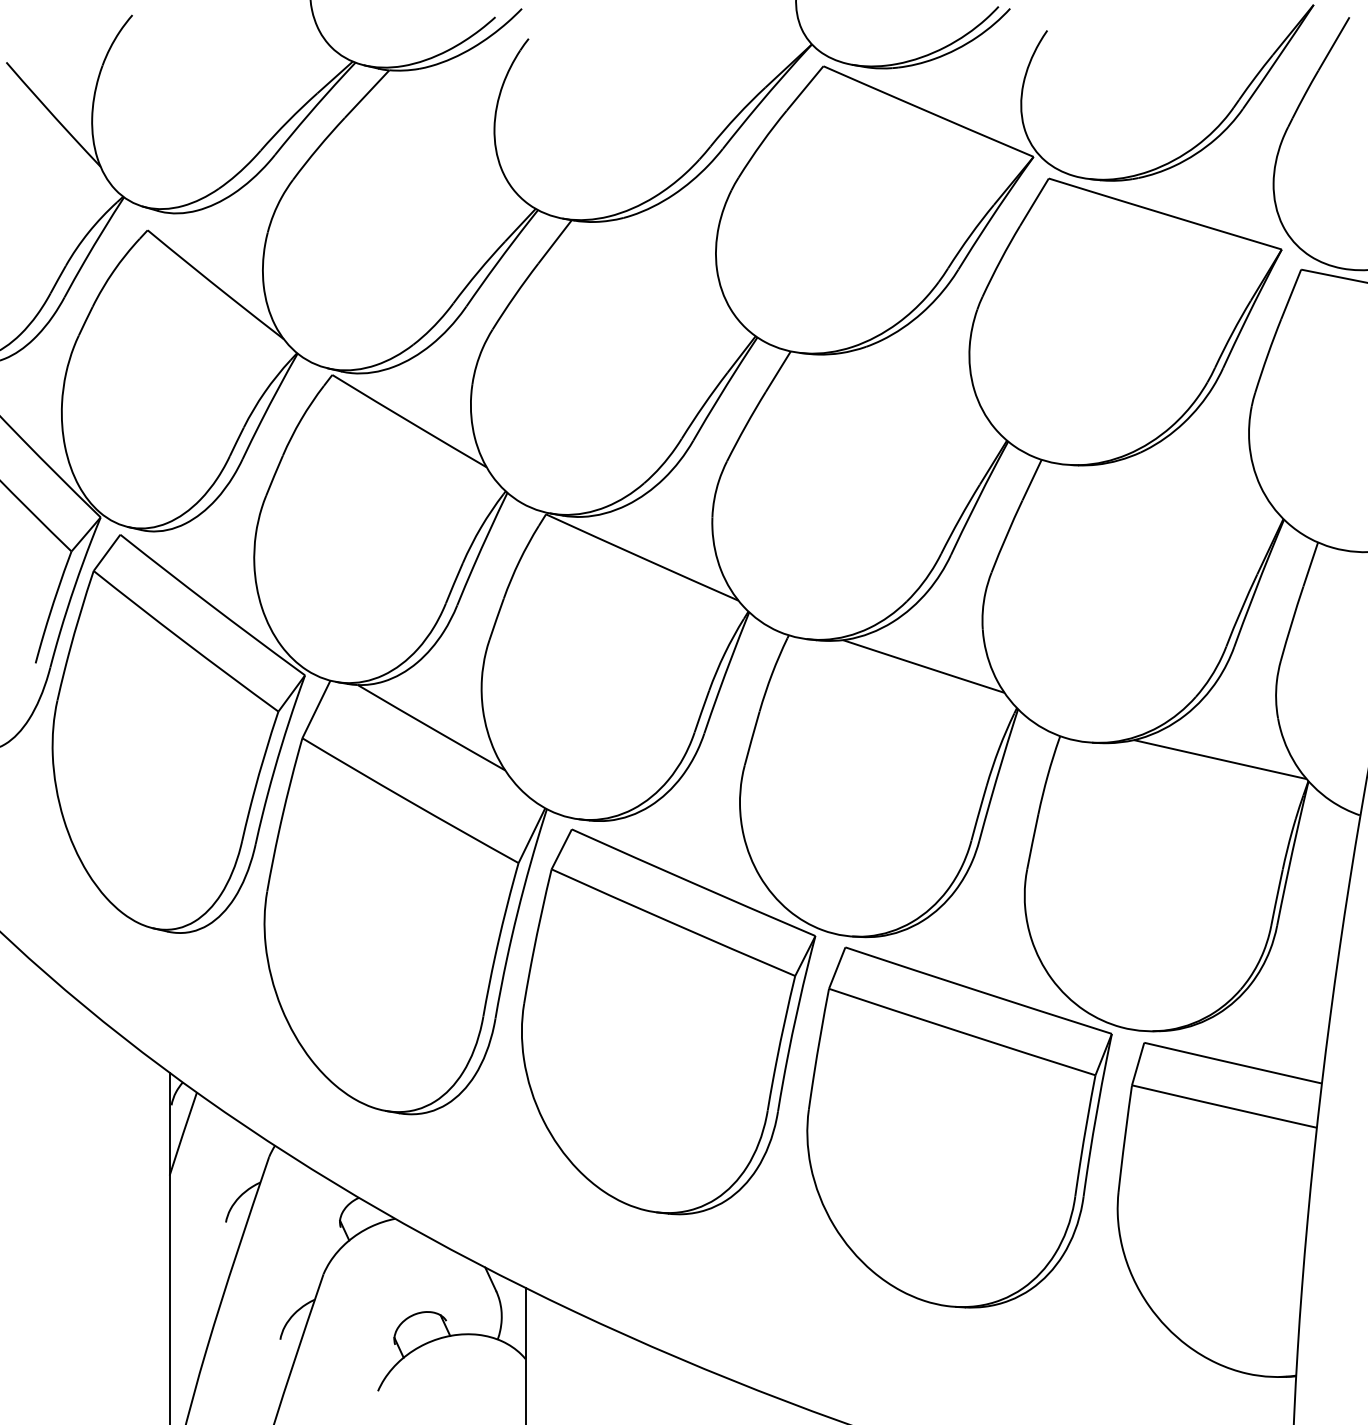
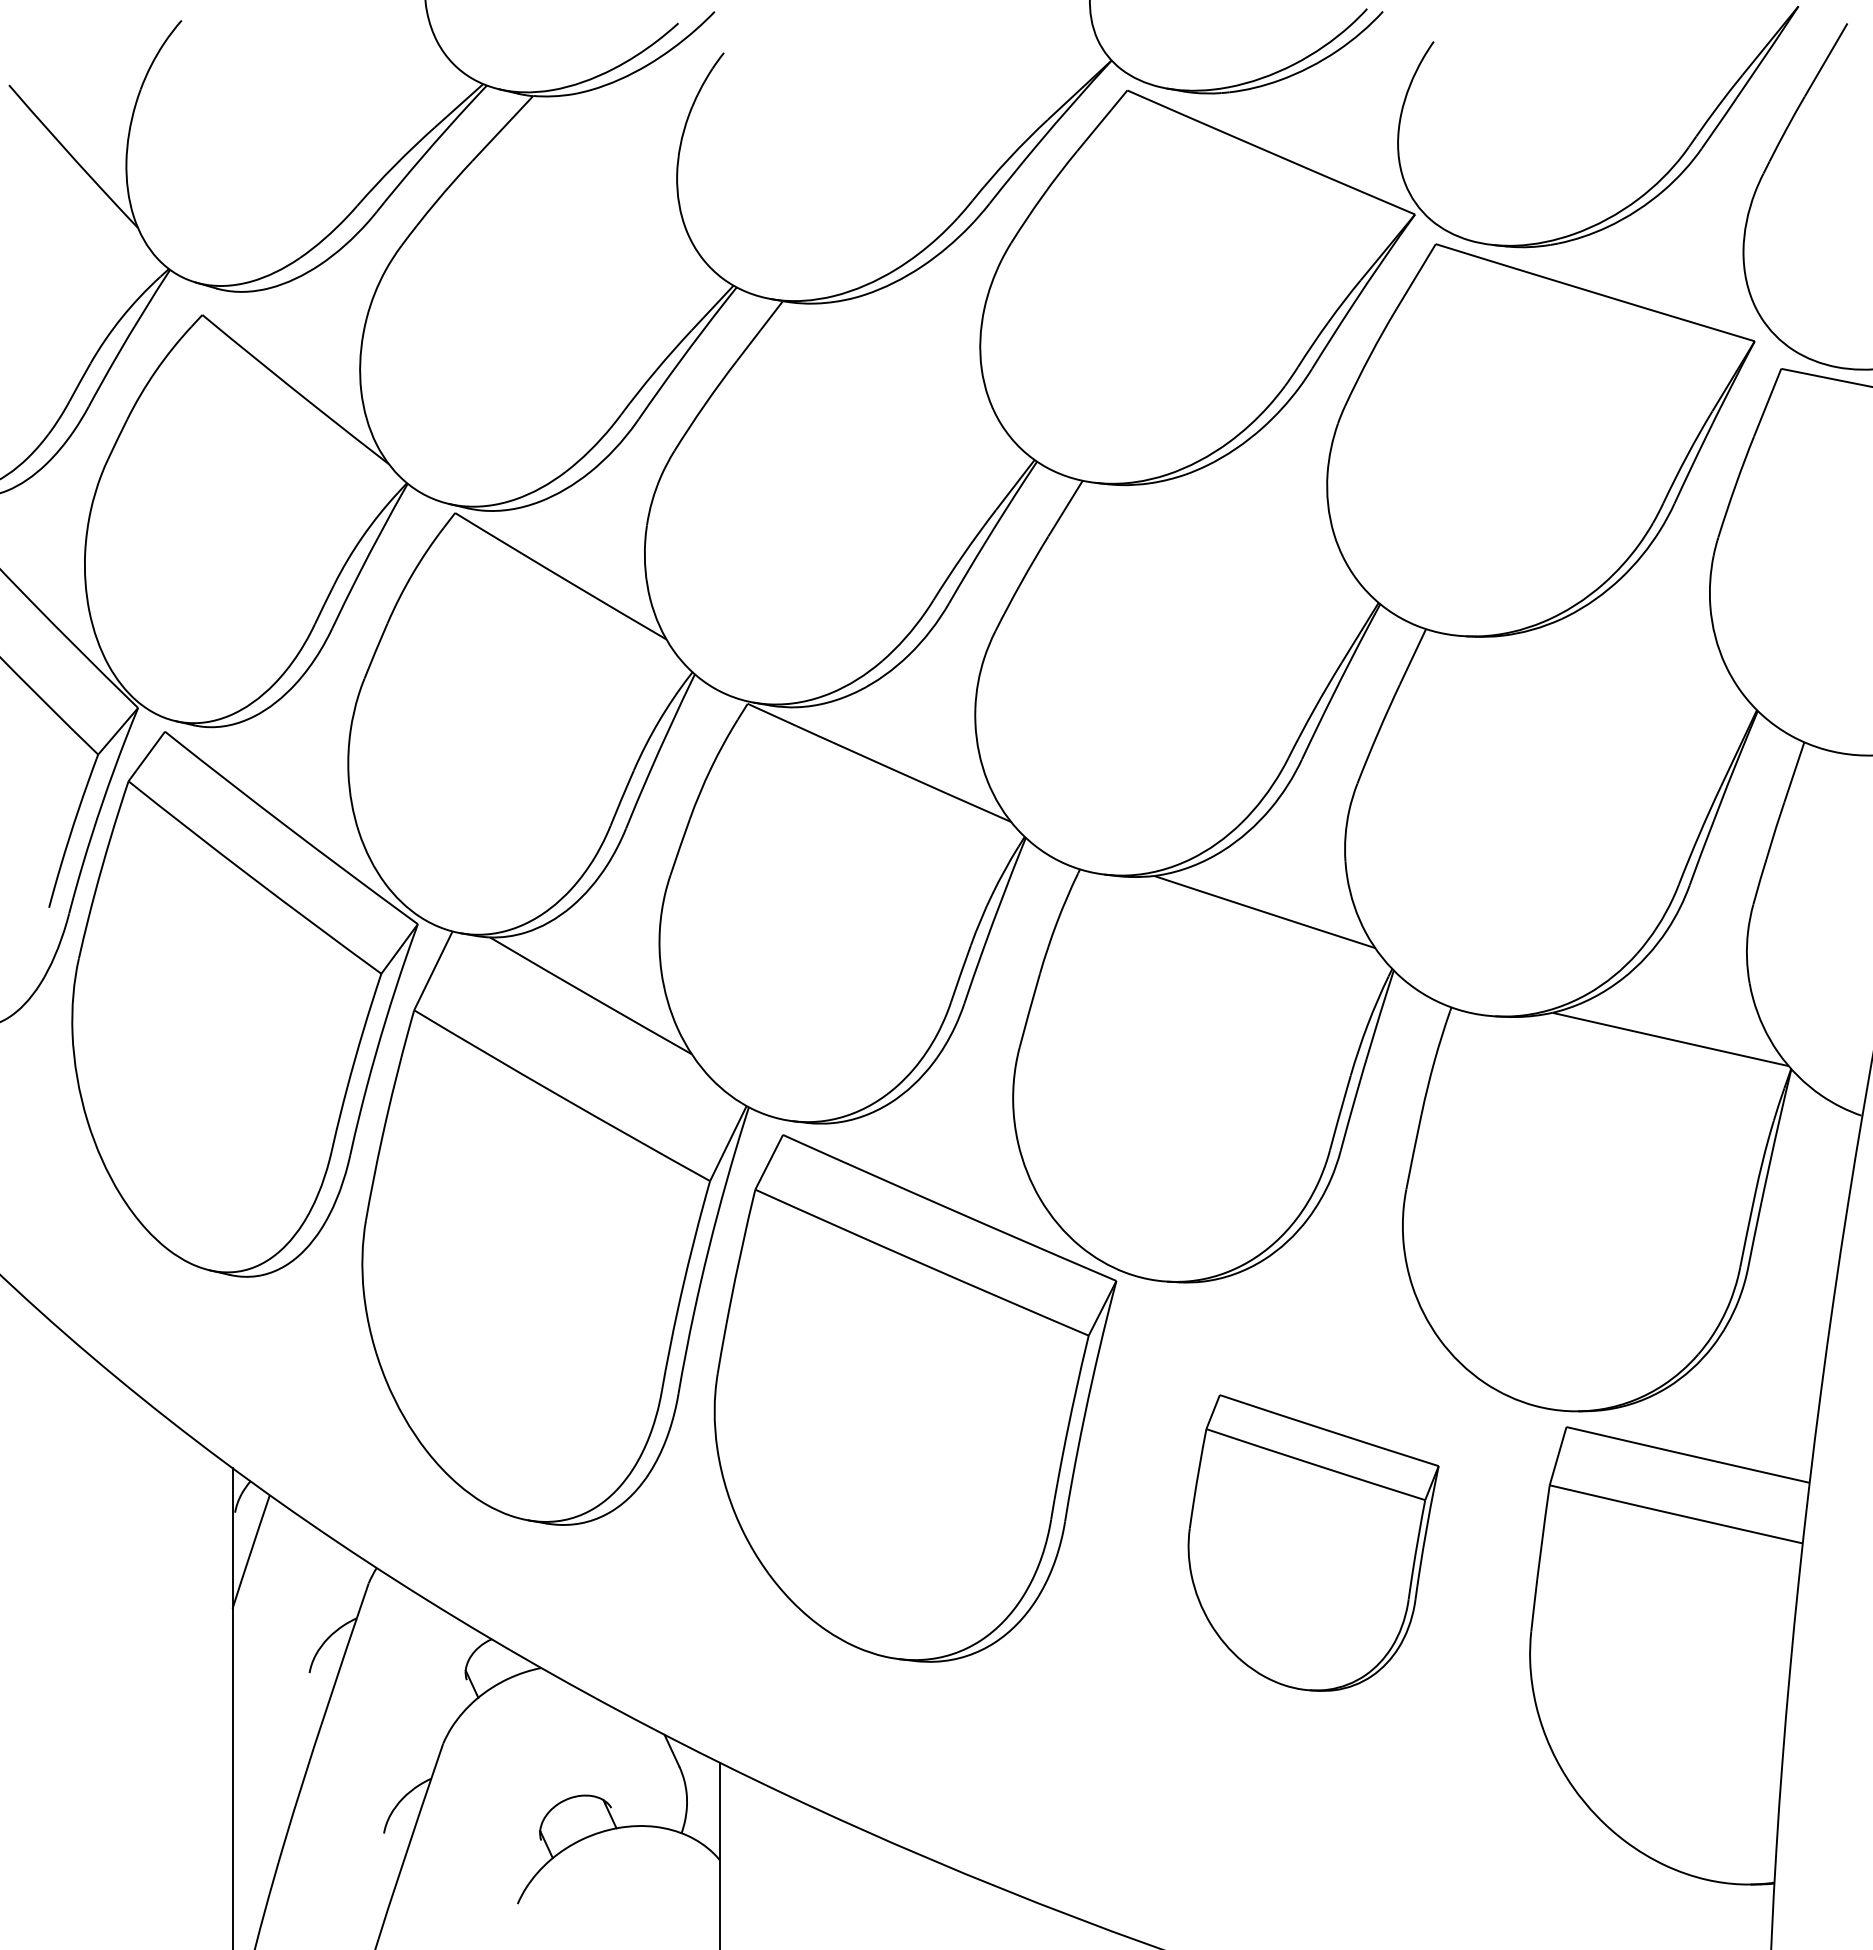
part: (959, 1127) -> (1313, 1542), size x0.6

